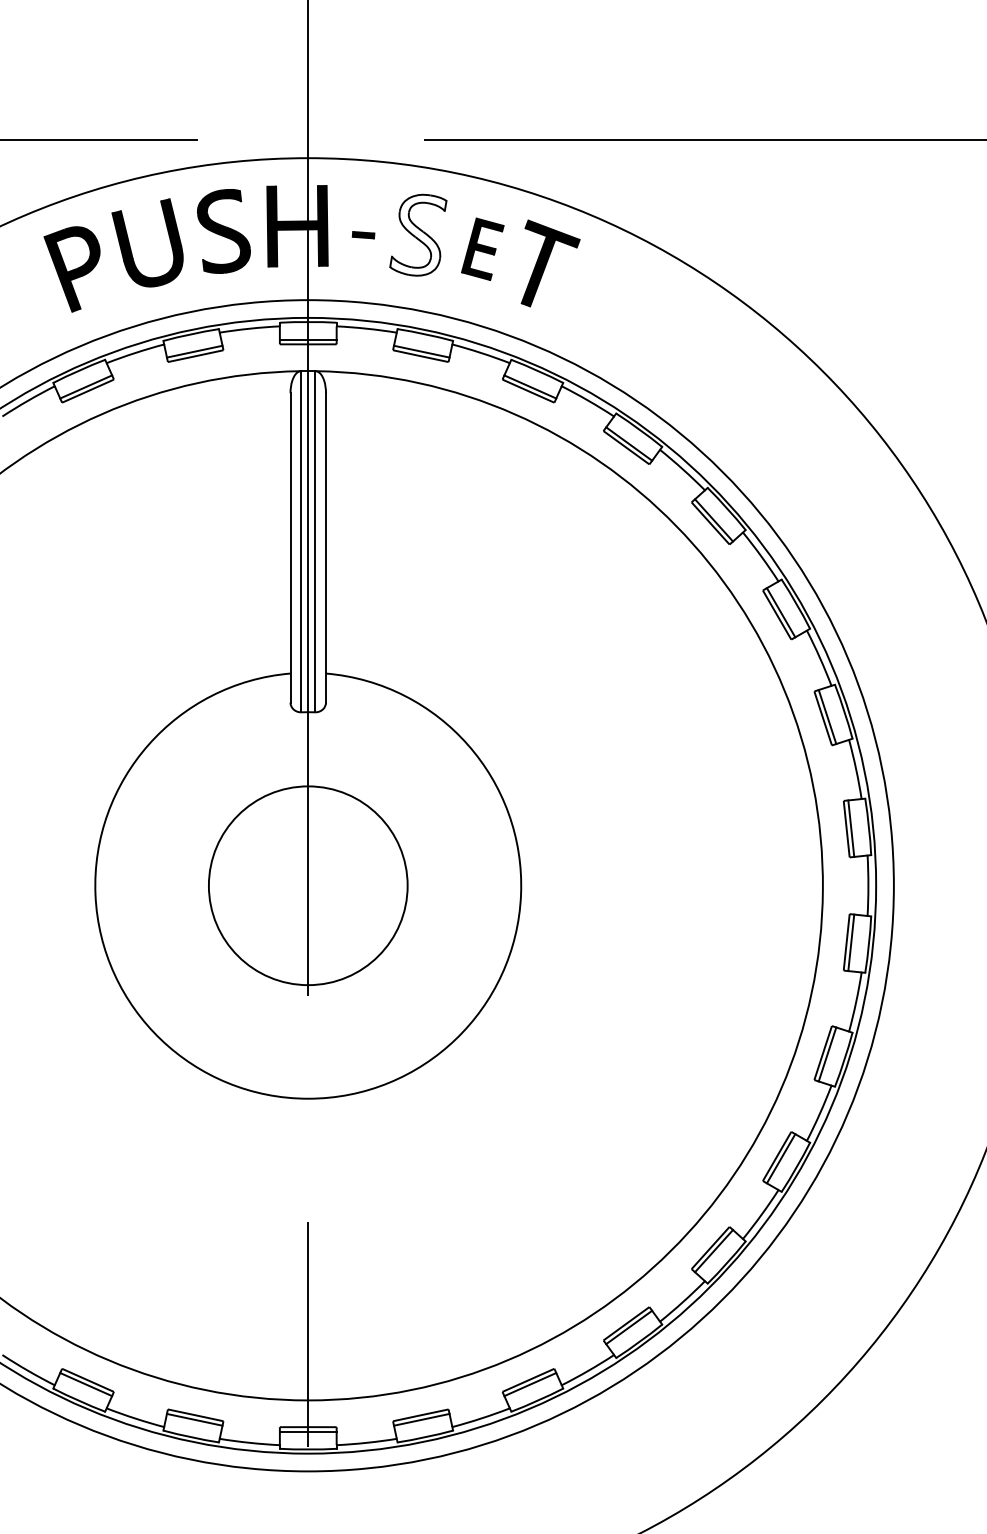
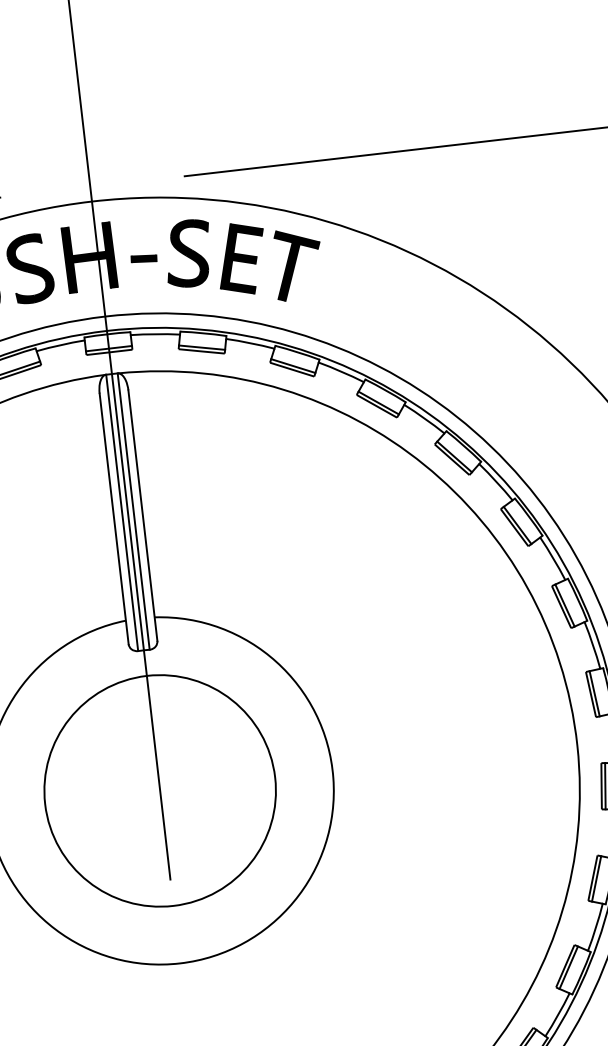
part: (363, 234) -> (143, 258), size x1.43
fill: (418, 234) -> (188, 253), added
part: (482, 249) -> (241, 259), size x1.43
circle: (308, 885) -> (160, 790), size x1.43

